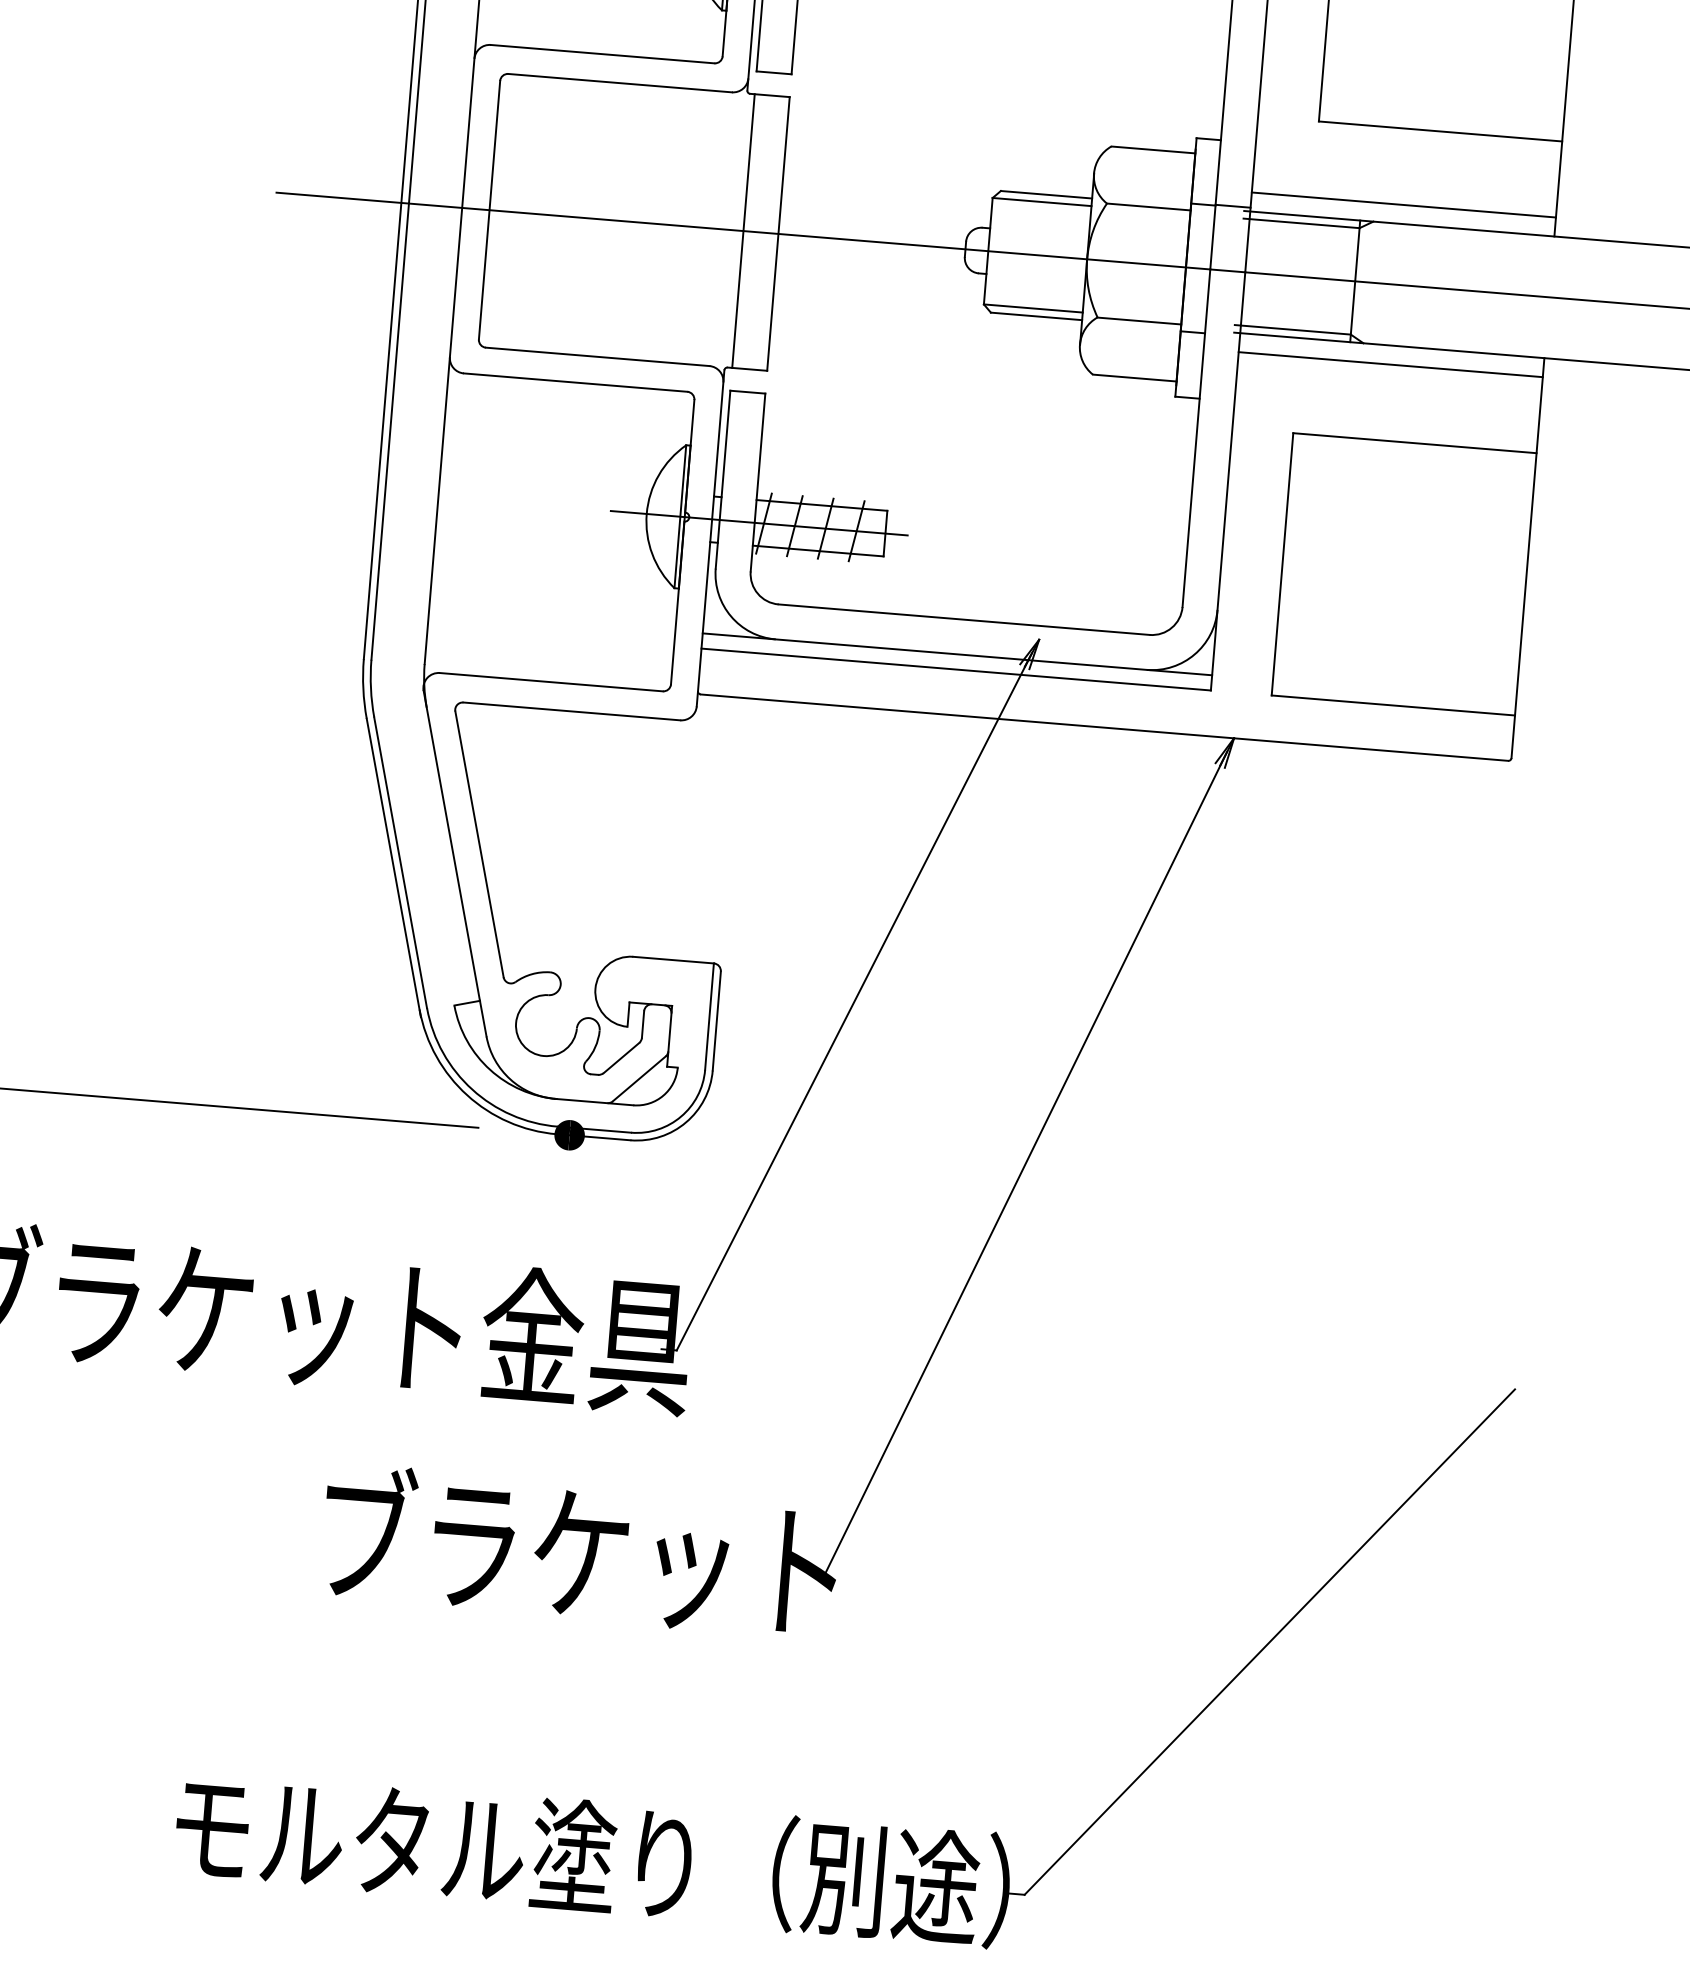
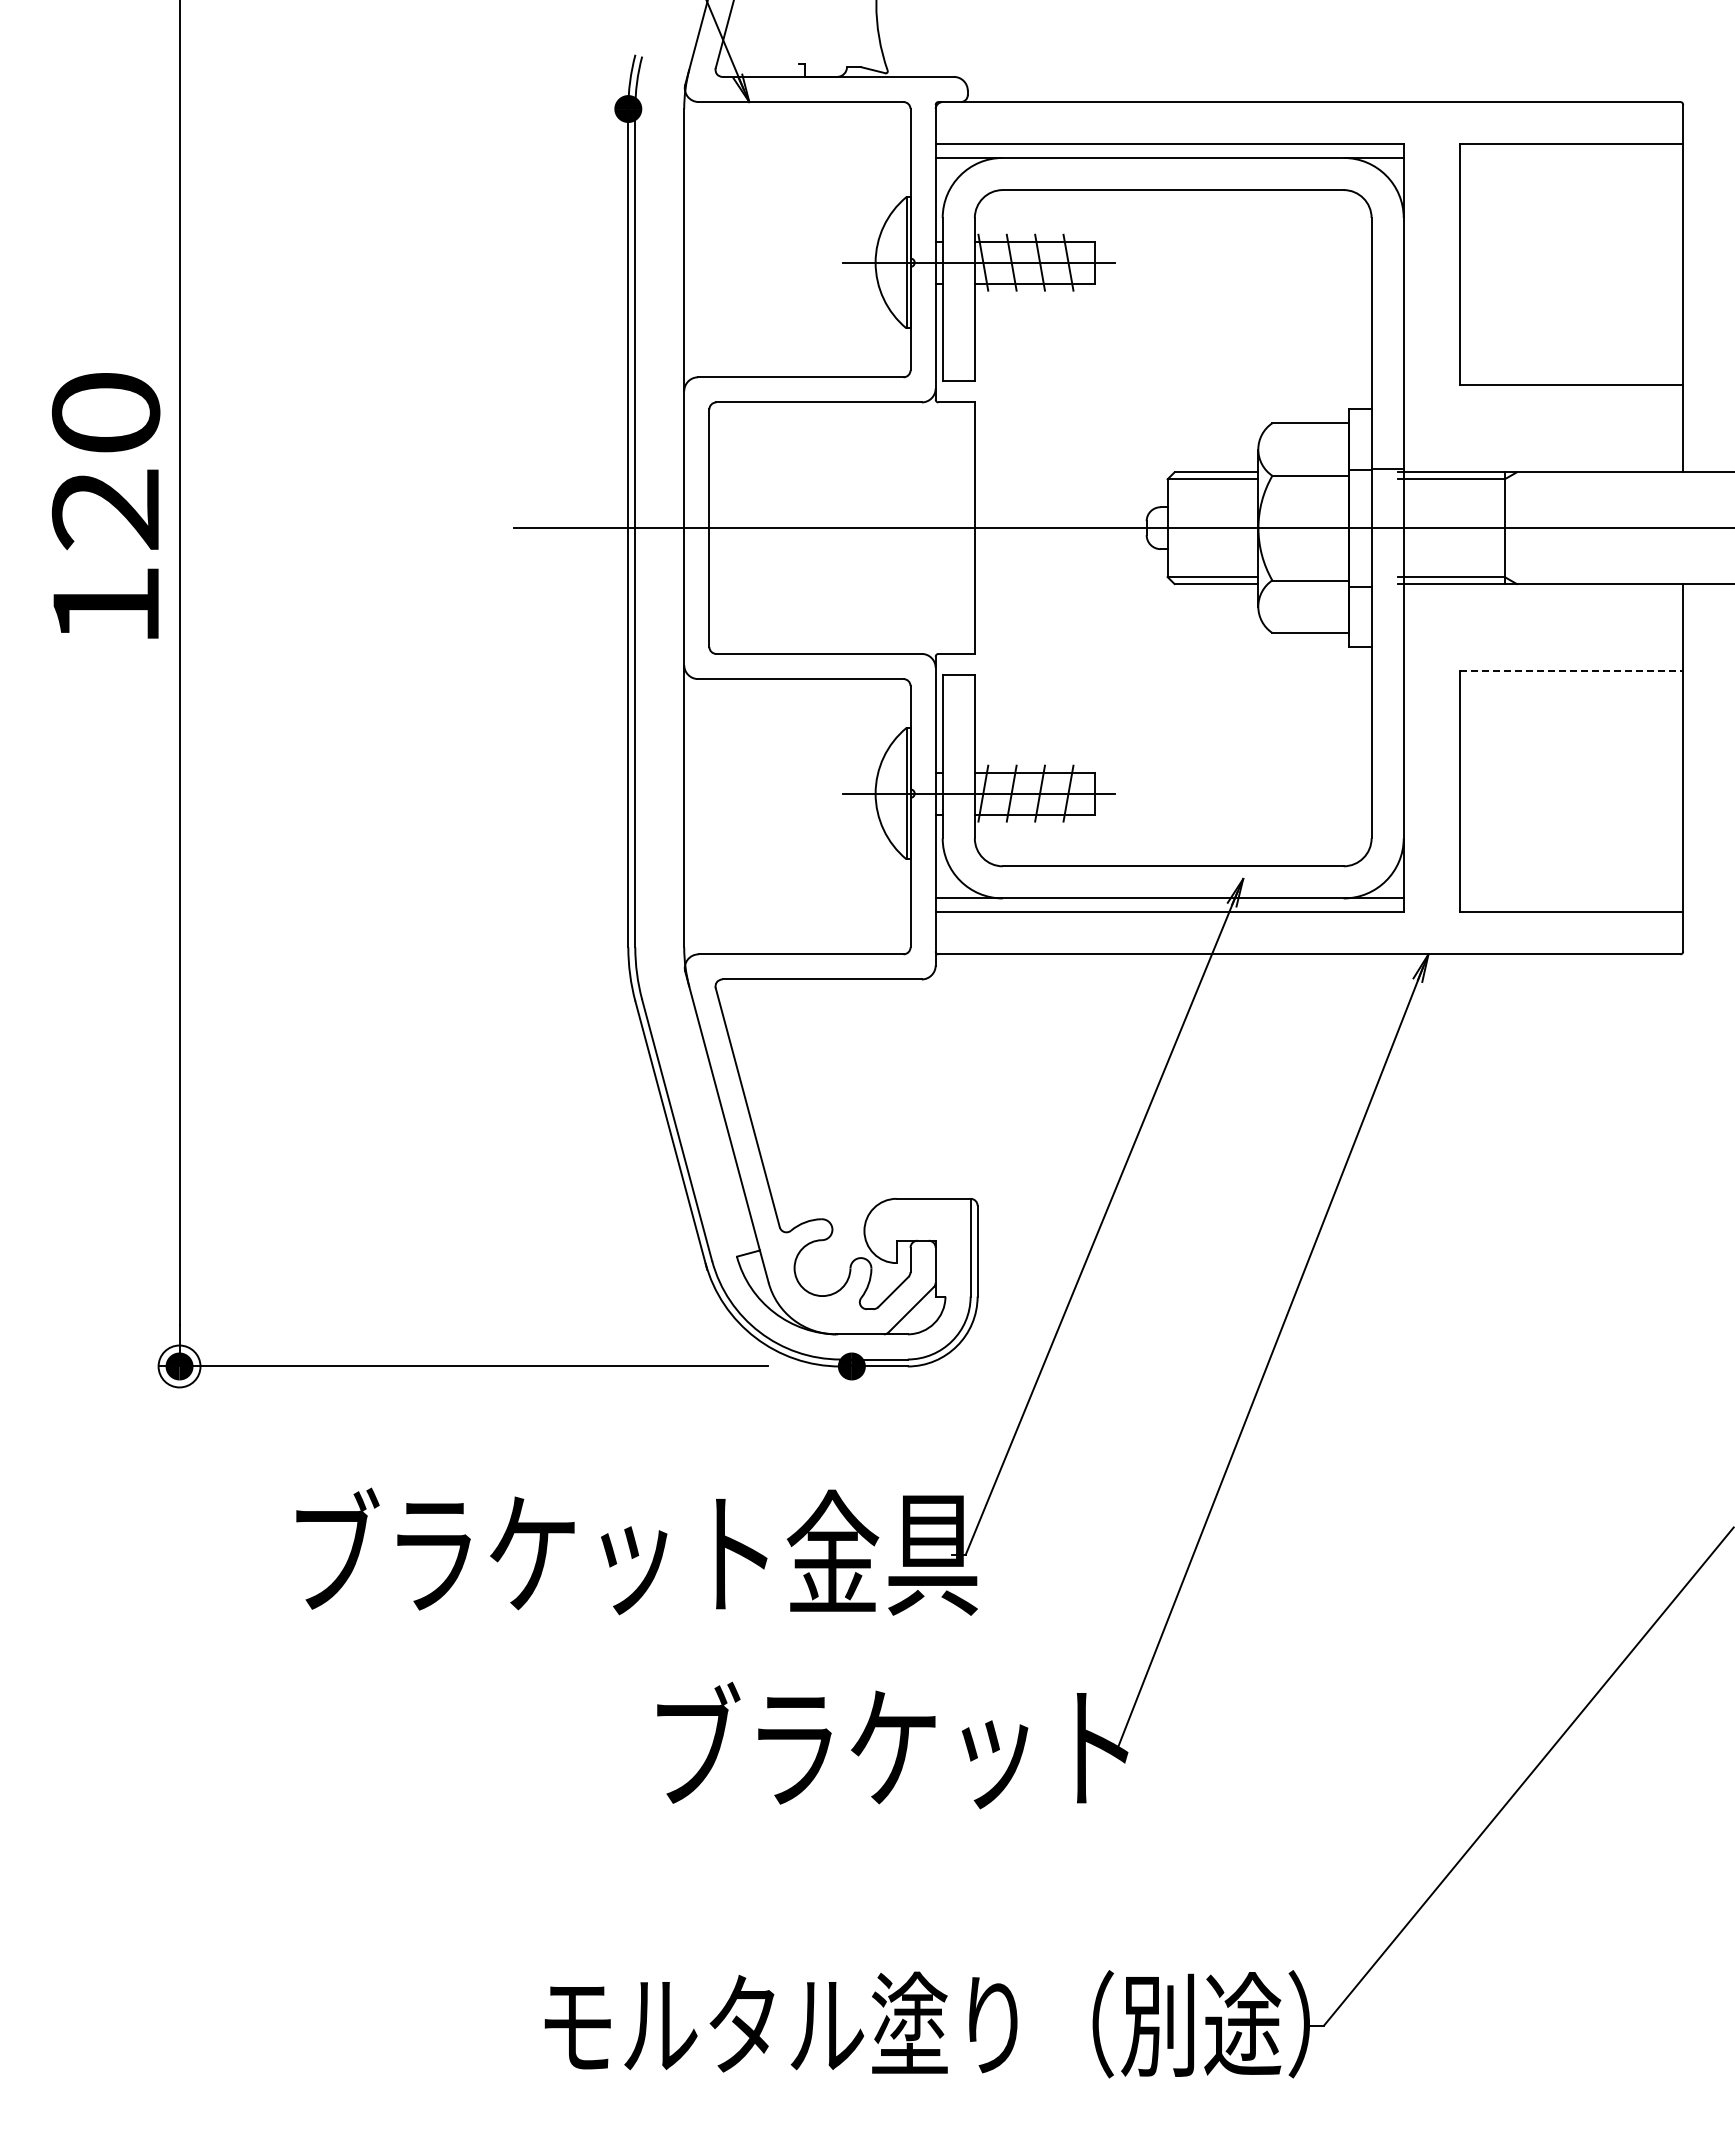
line: (1403, 204) -> (1543, 454), removed
line: (743, 230) -> (942, 527), removed
line: (1390, 364) -> (1543, 601), removed
line: (1415, 443) -> (1571, 671), solid -> dashed

